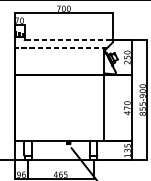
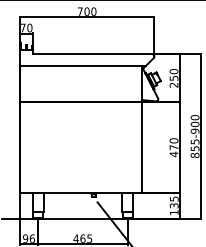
line: (67, 40) -> (92, 54), dashed -> solid
line: (60, 48) -> (82, 65), dashed -> solid

